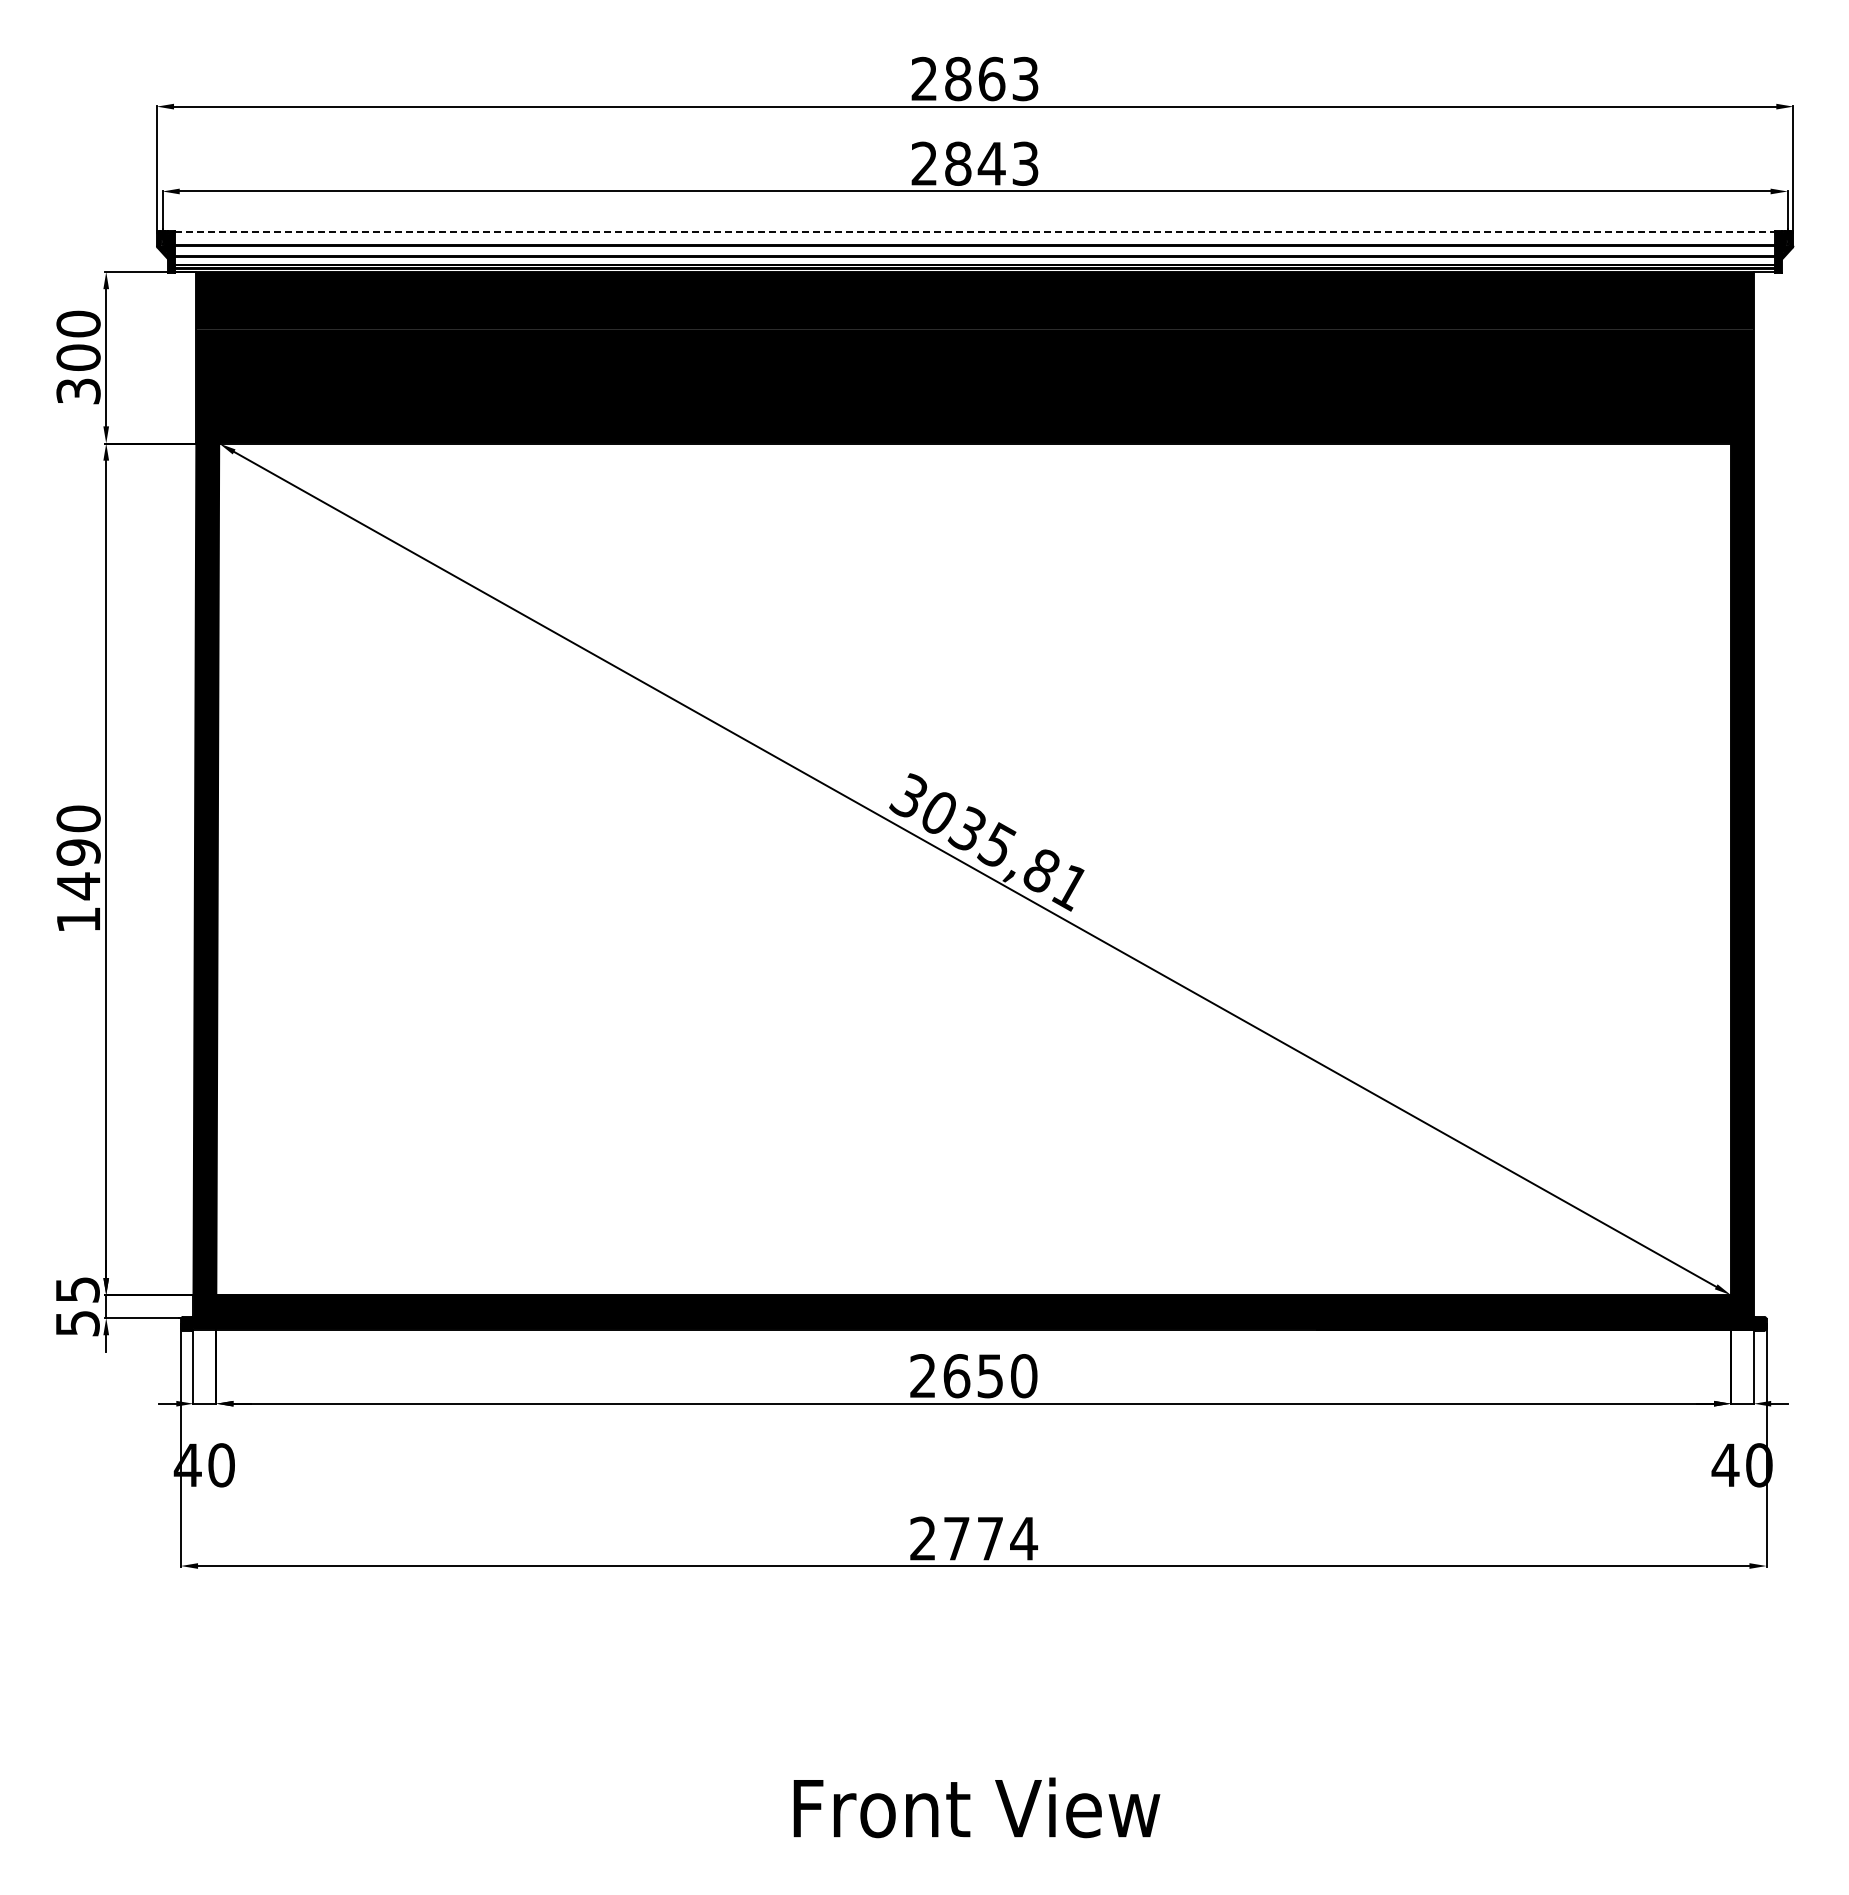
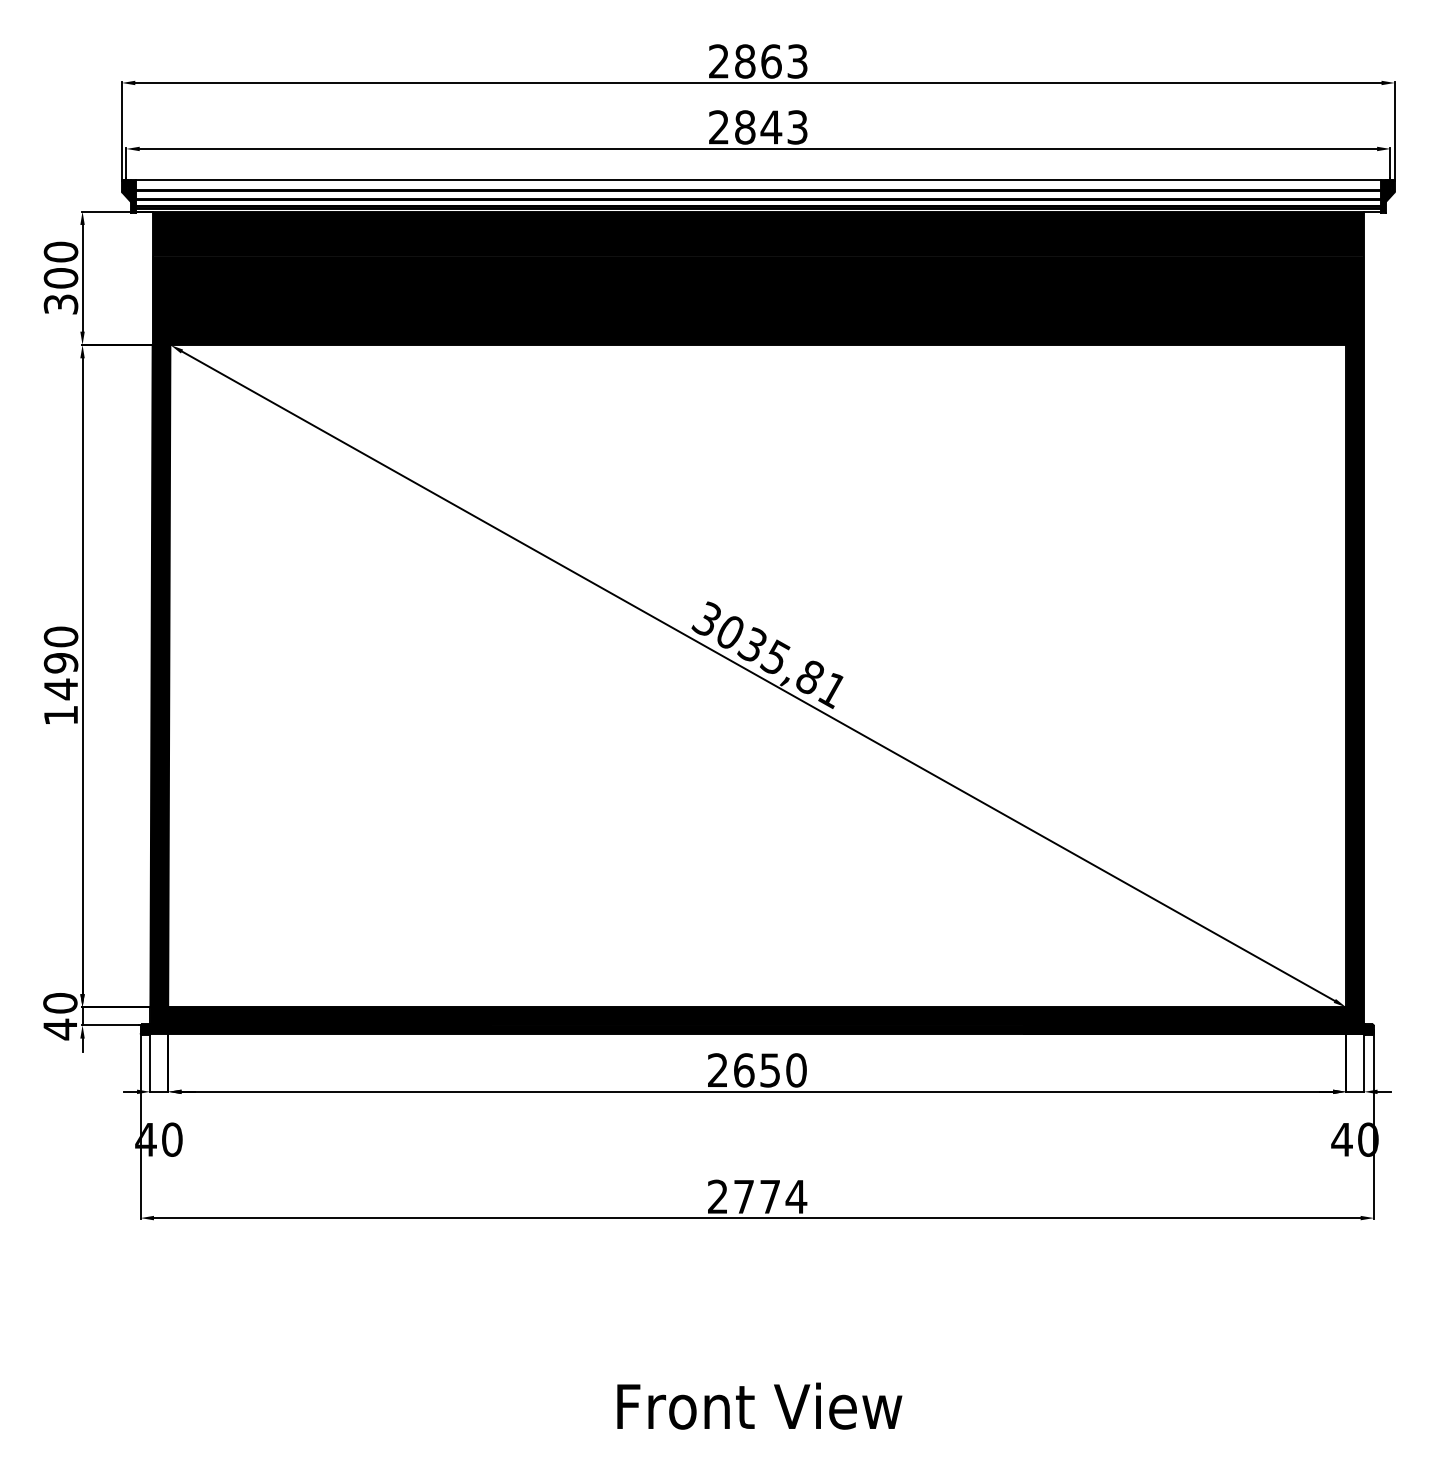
line: (975, 232) -> (758, 180), dashed -> solid
text: (77, 1306) -> (60, 1016), 55 -> 40

